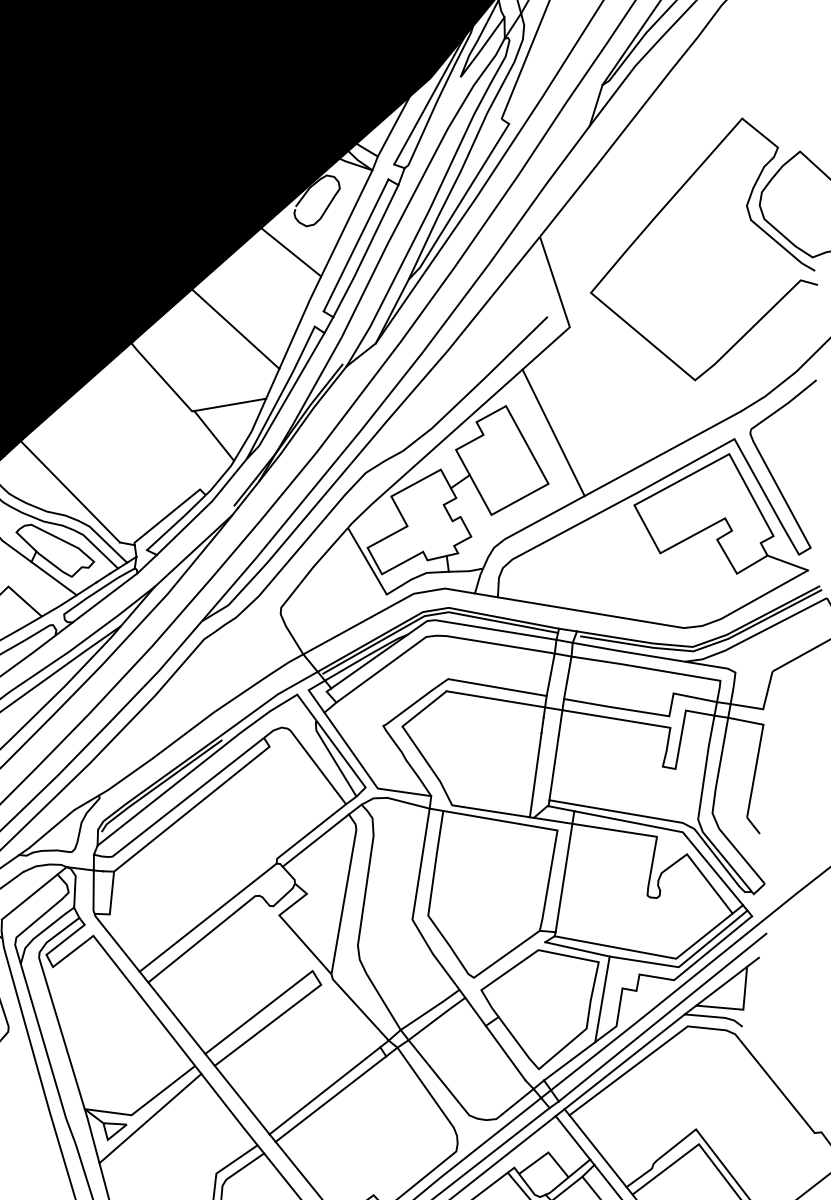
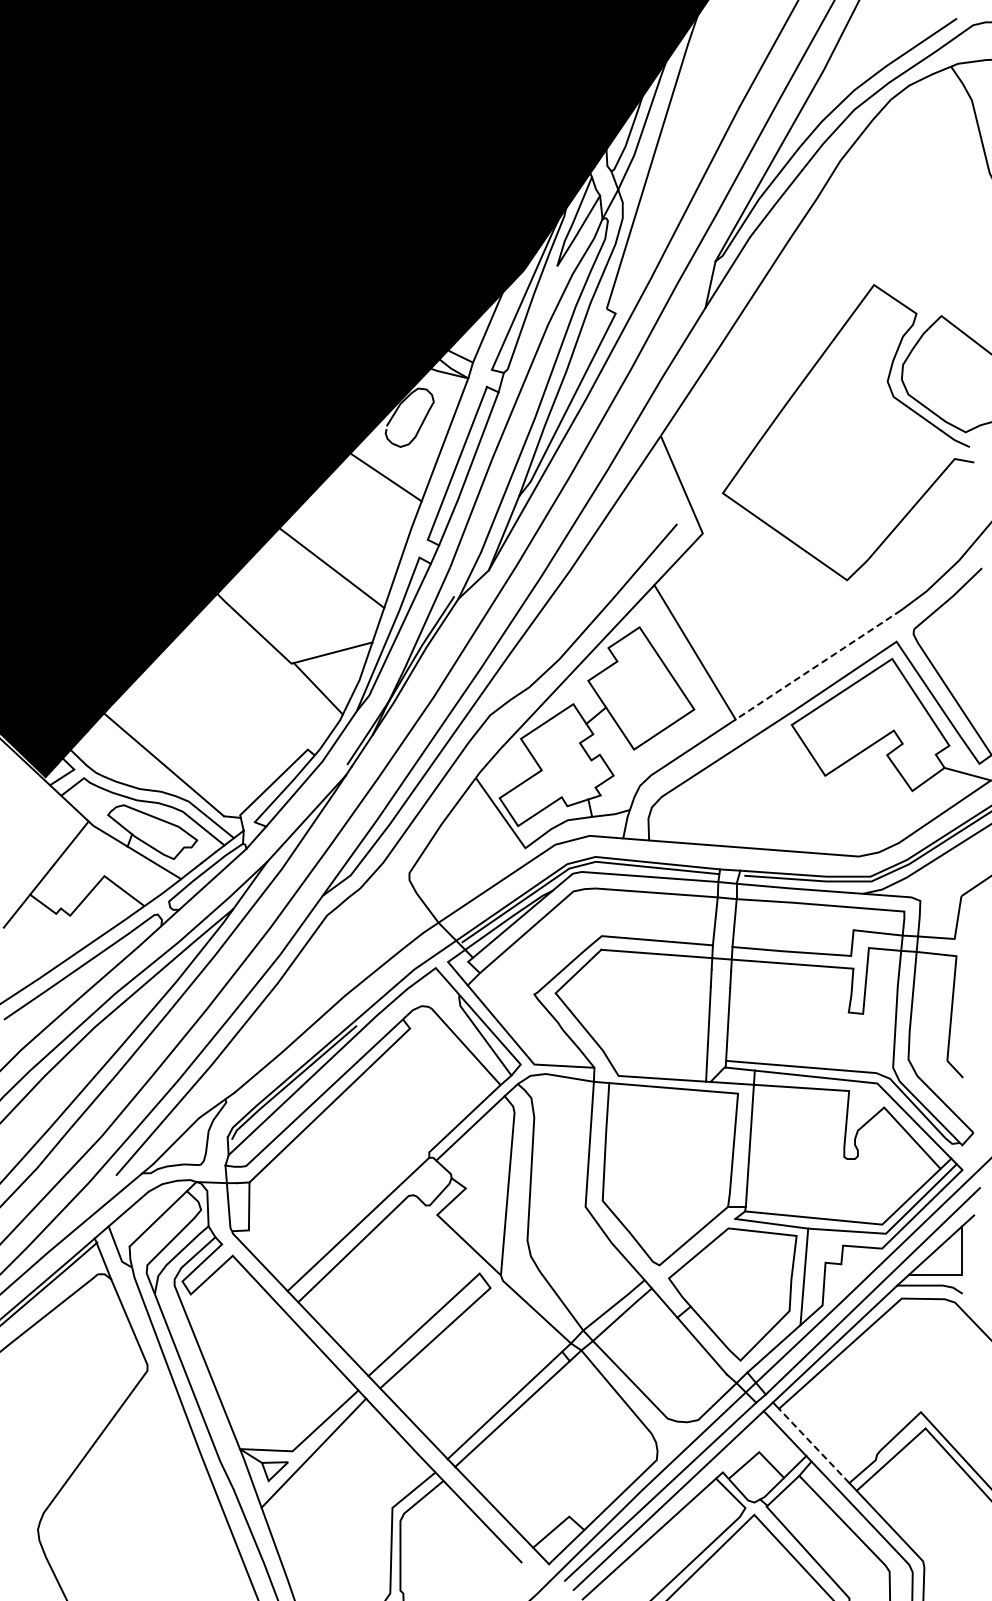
line: (662, 454) -> (817, 665), solid -> dashed
line: (597, 1150) -> (813, 1445), solid -> dashed

